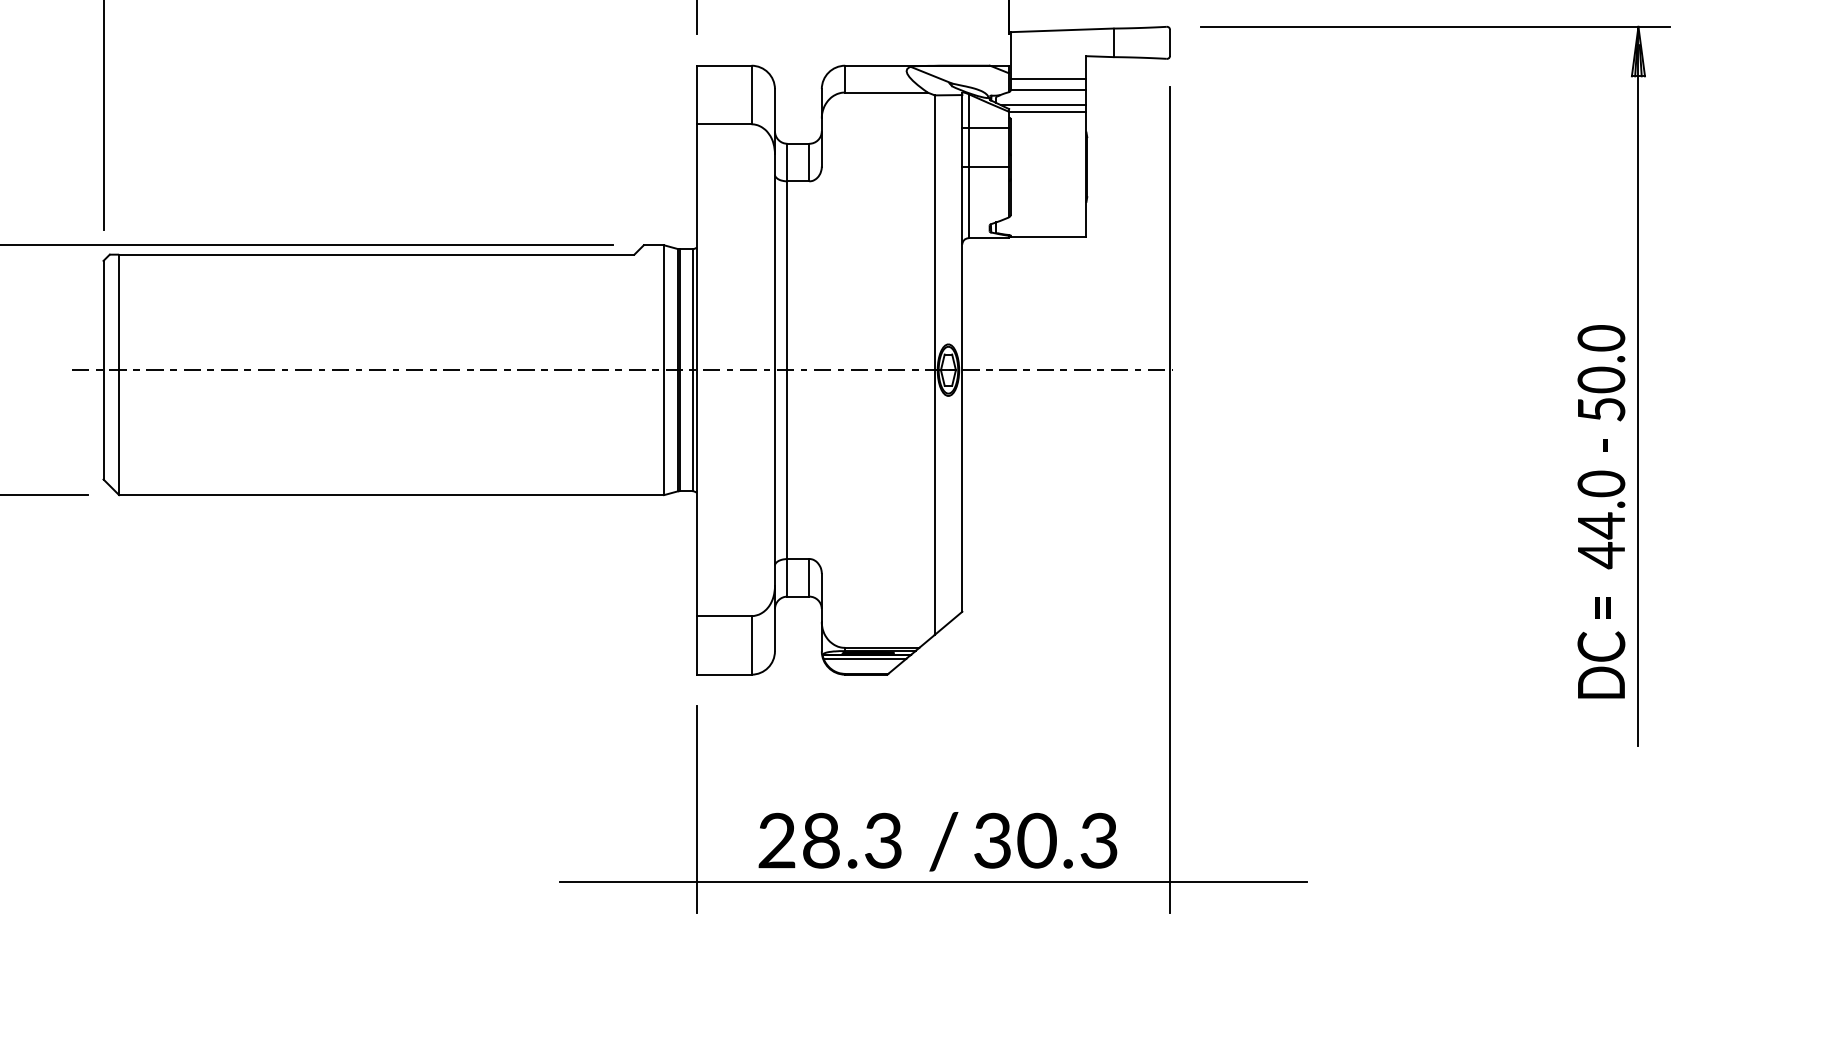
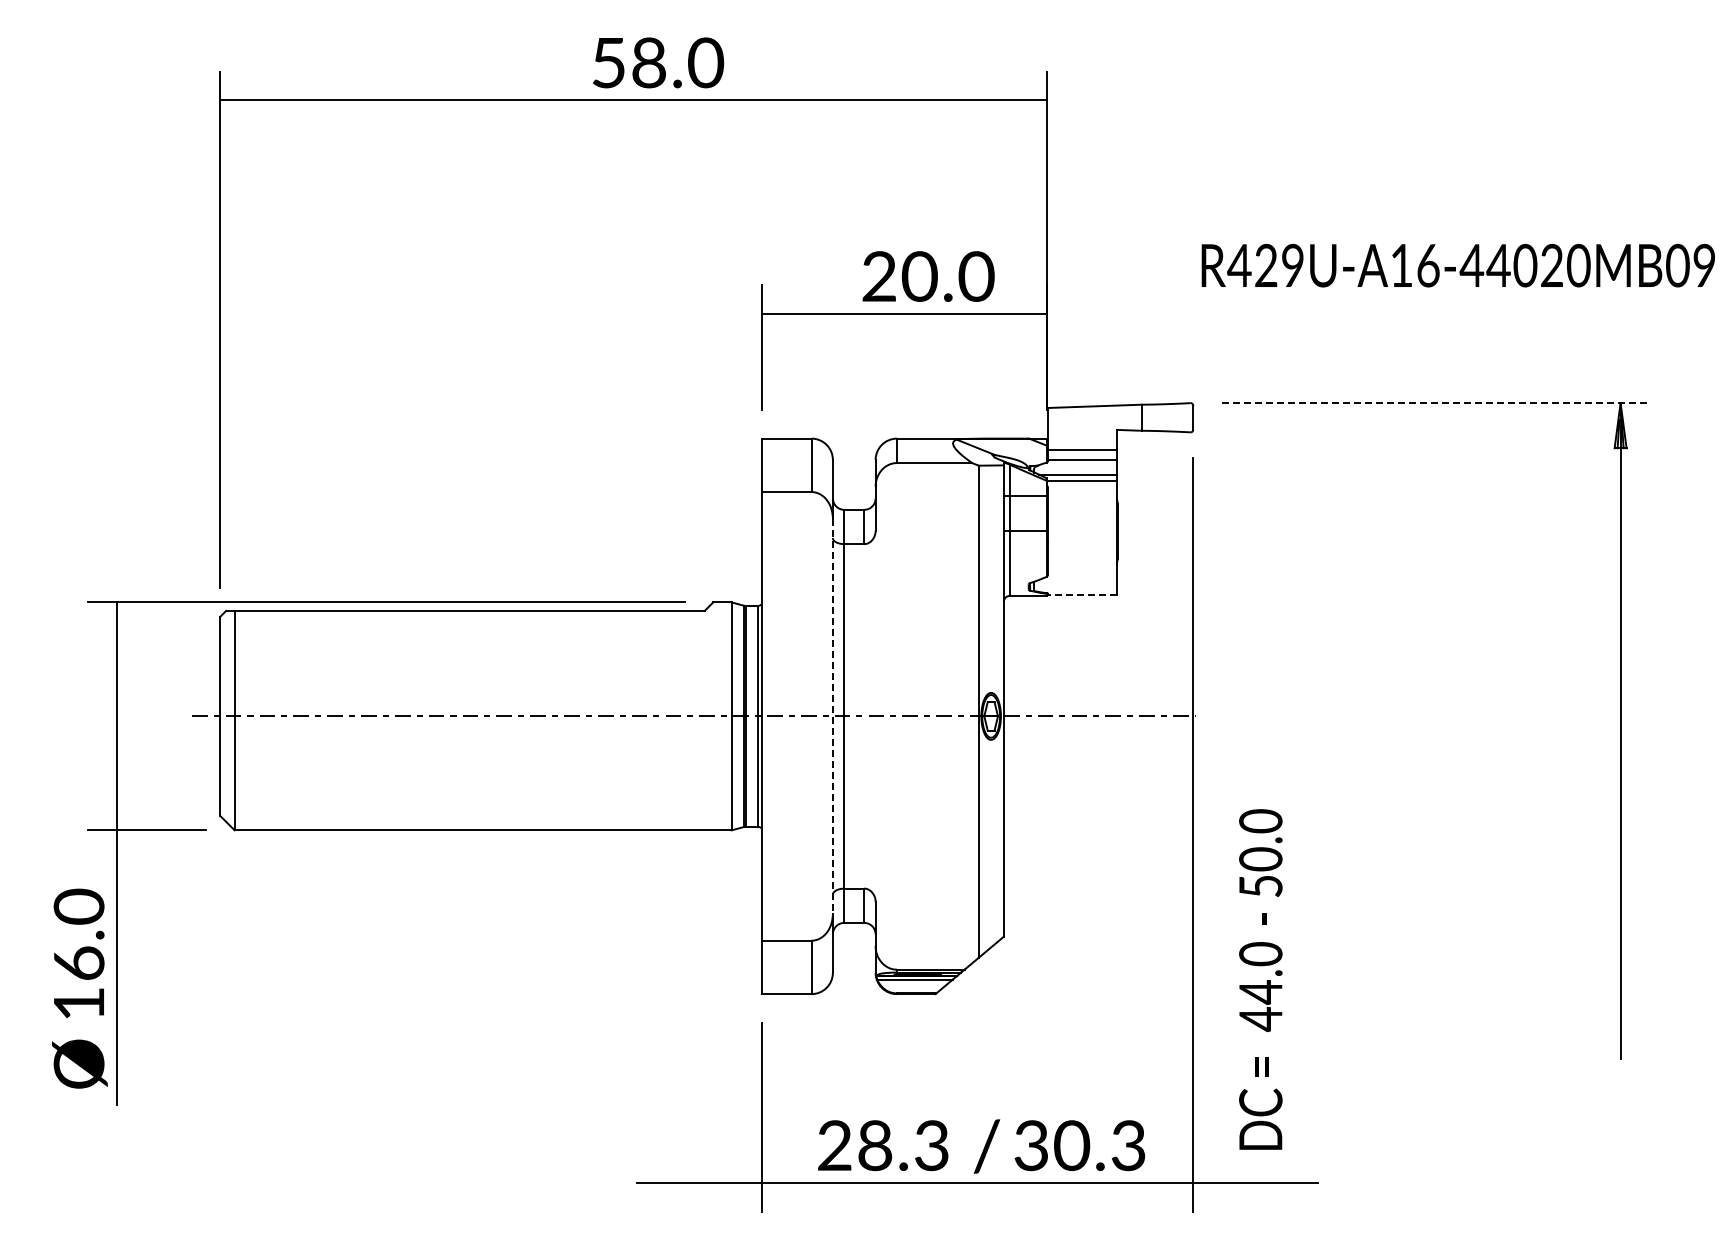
line: (1435, 27) -> (1435, 403), solid -> dashed
line: (1048, 237) -> (1082, 595), solid -> dashed
line: (774, 370) -> (832, 716), solid -> dashed
text: (1601, 511) -> (1260, 979), moved

